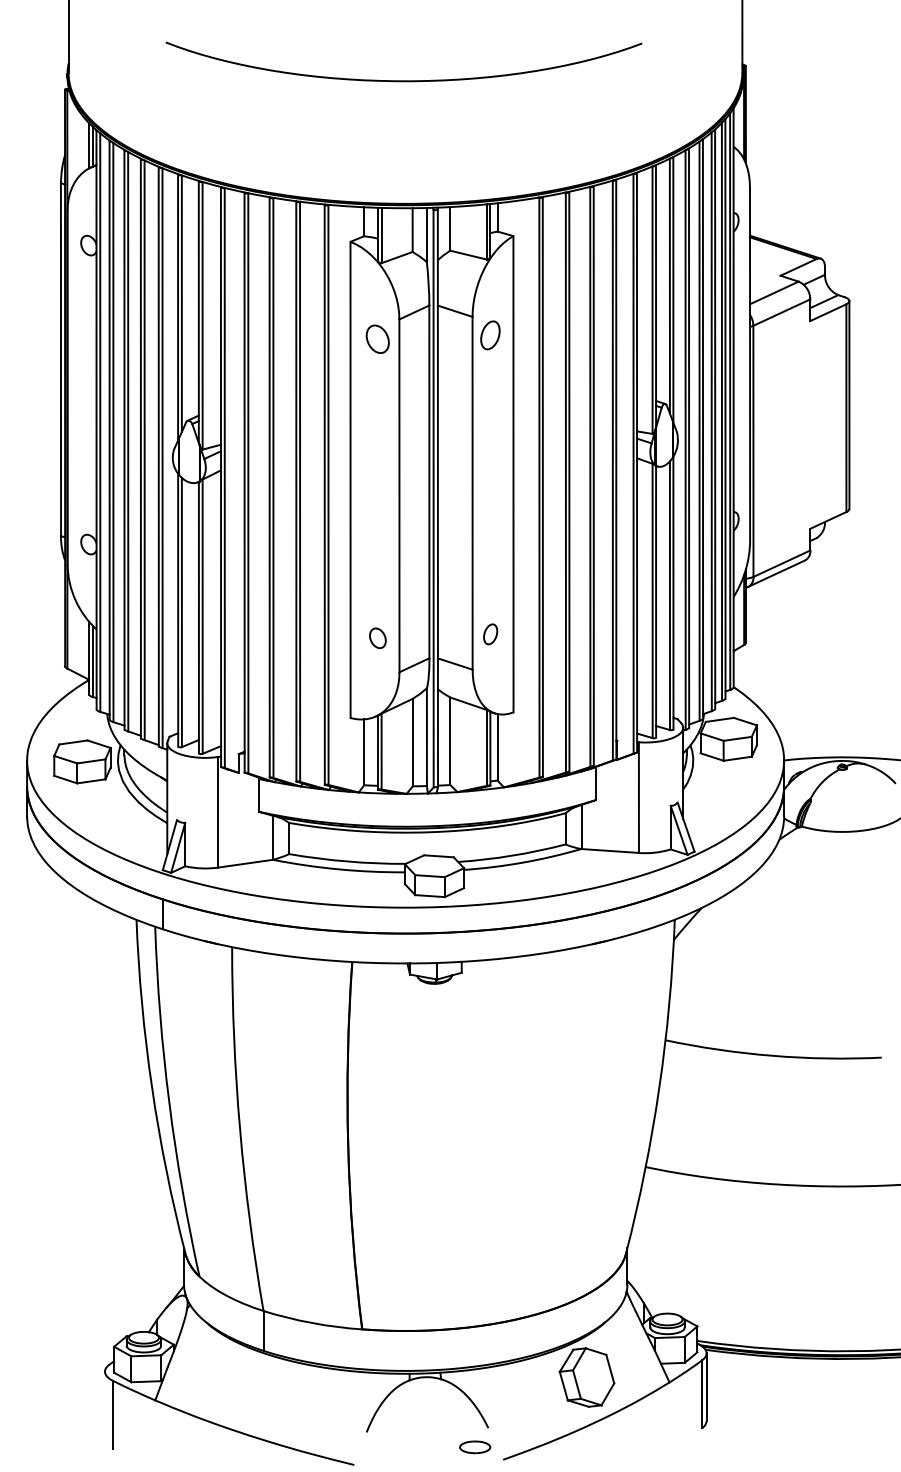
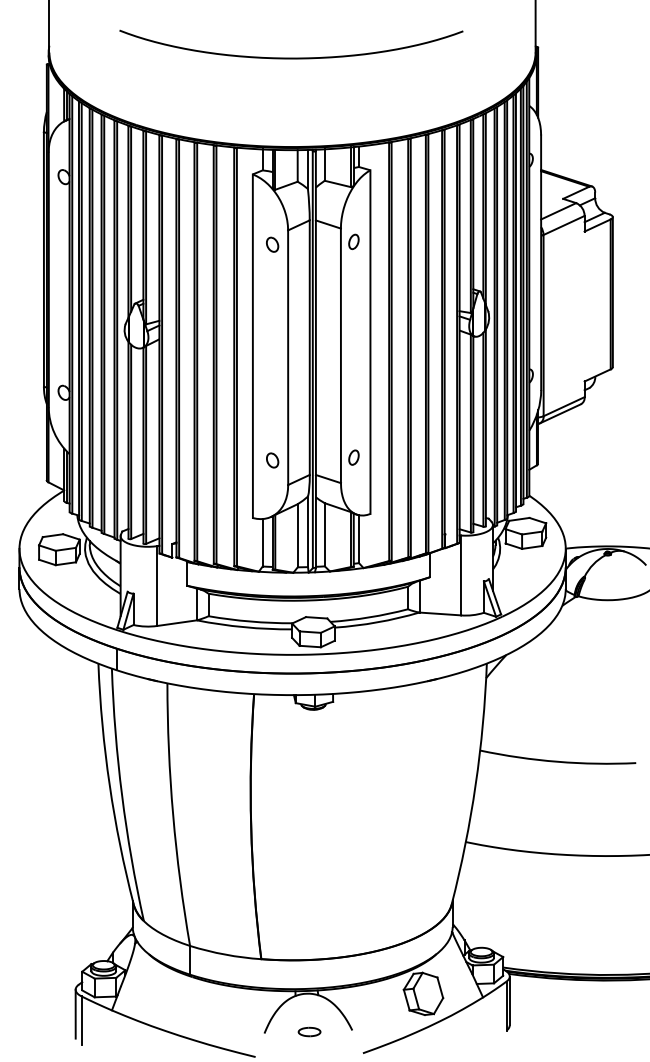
part: (490, 335) -> (353, 241), size x0.71
part: (377, 339) -> (272, 244), size x0.71
line: (104, 1405) -> (75, 1014), added
part: (475, 1447) -> (309, 1032), moved

